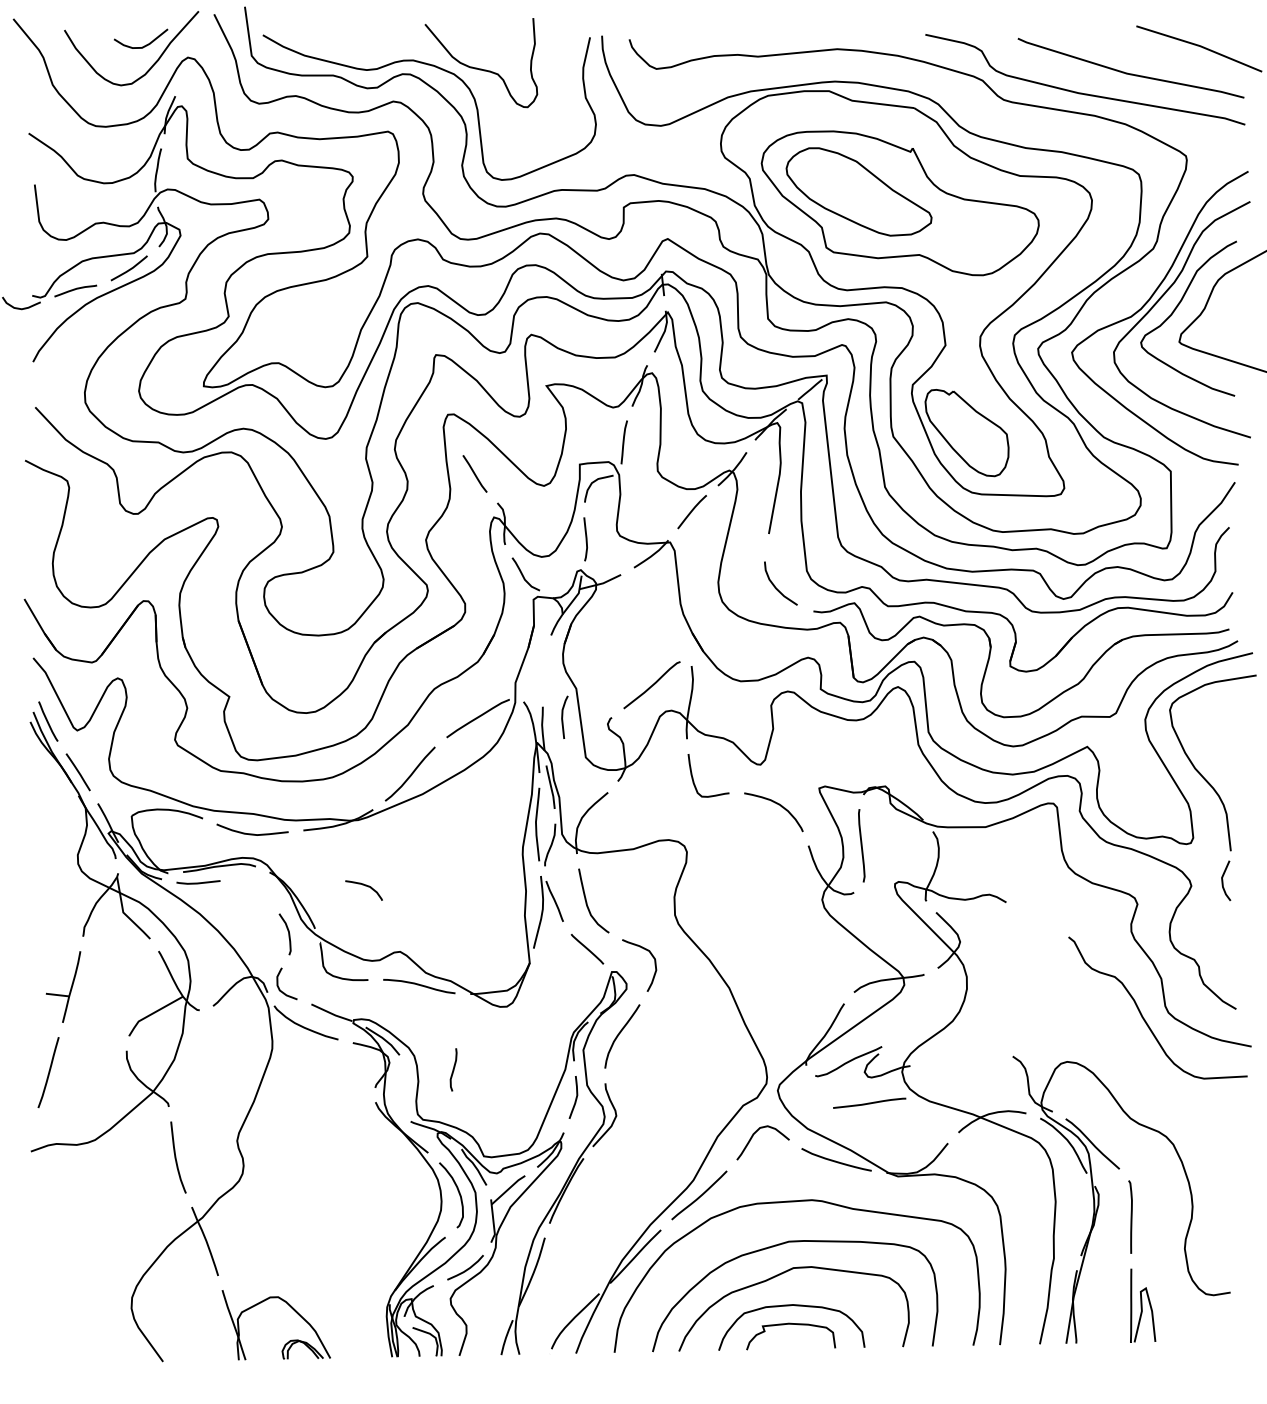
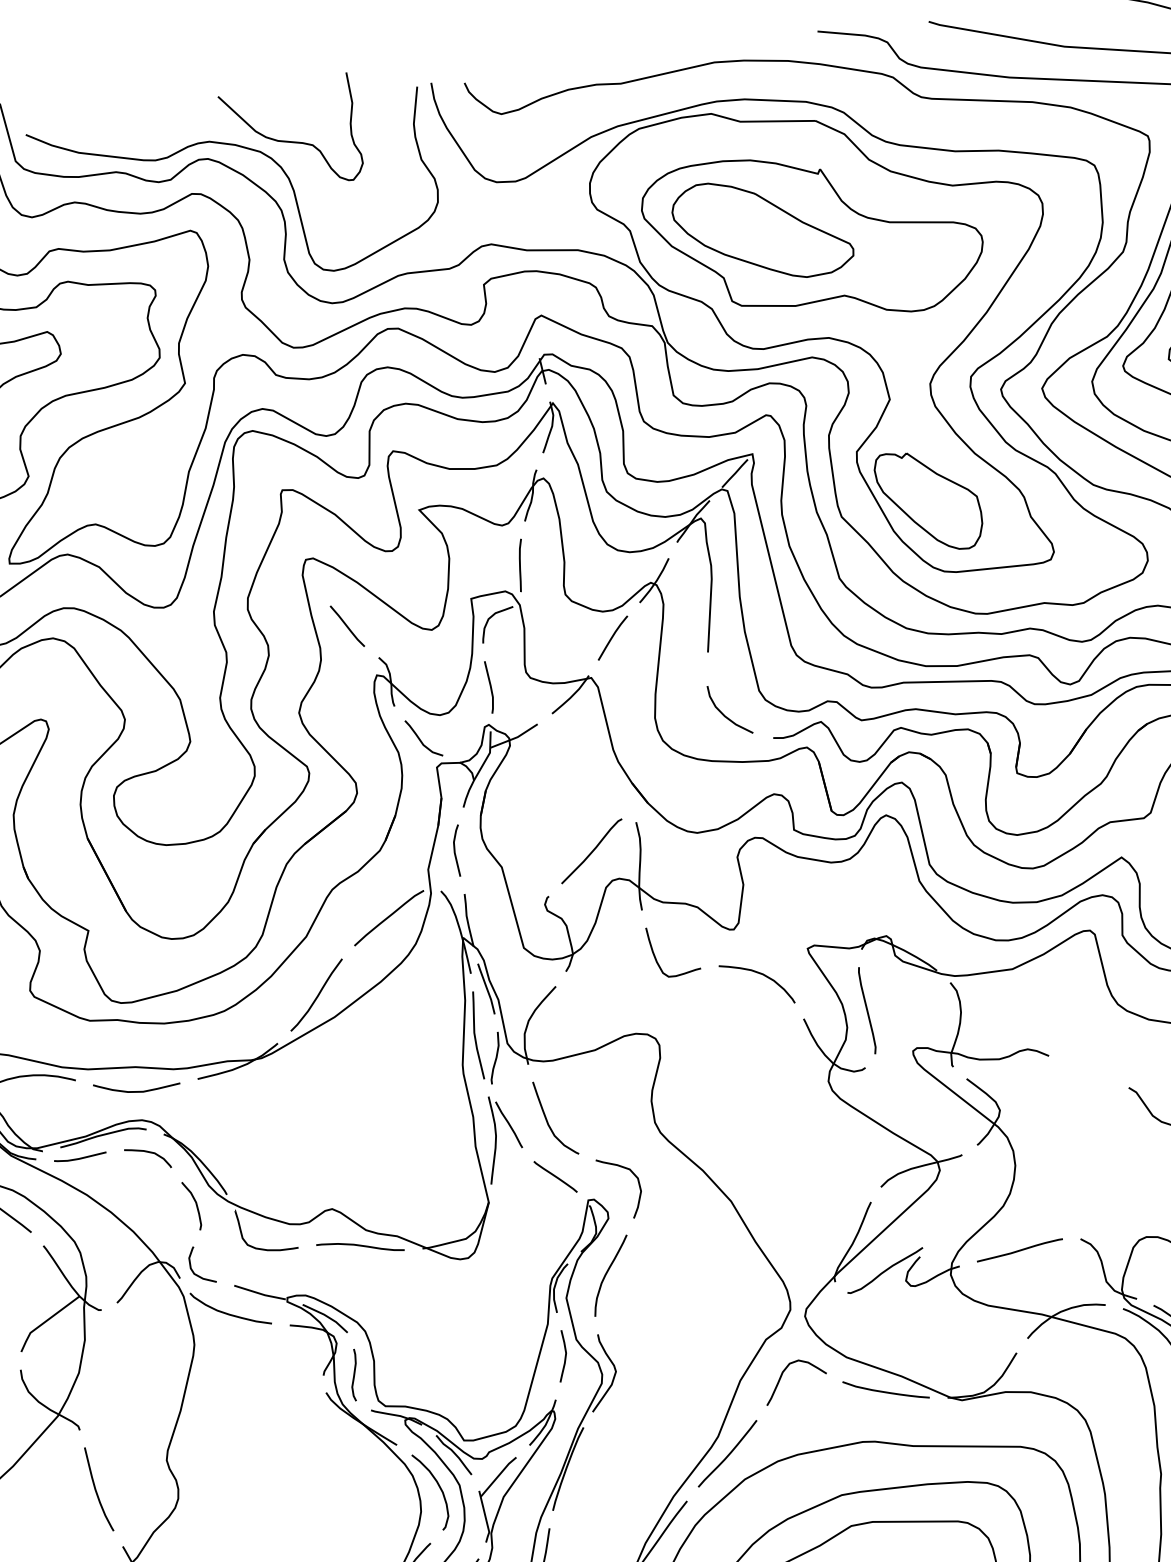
curve: (563, 716) -> (456, 849), moved
curve: (365, 886) -> (149, 1153), moved
curve: (453, 1069) -> (354, 1374), moved
line: (869, 1102) -> (1019, 1249), moved

